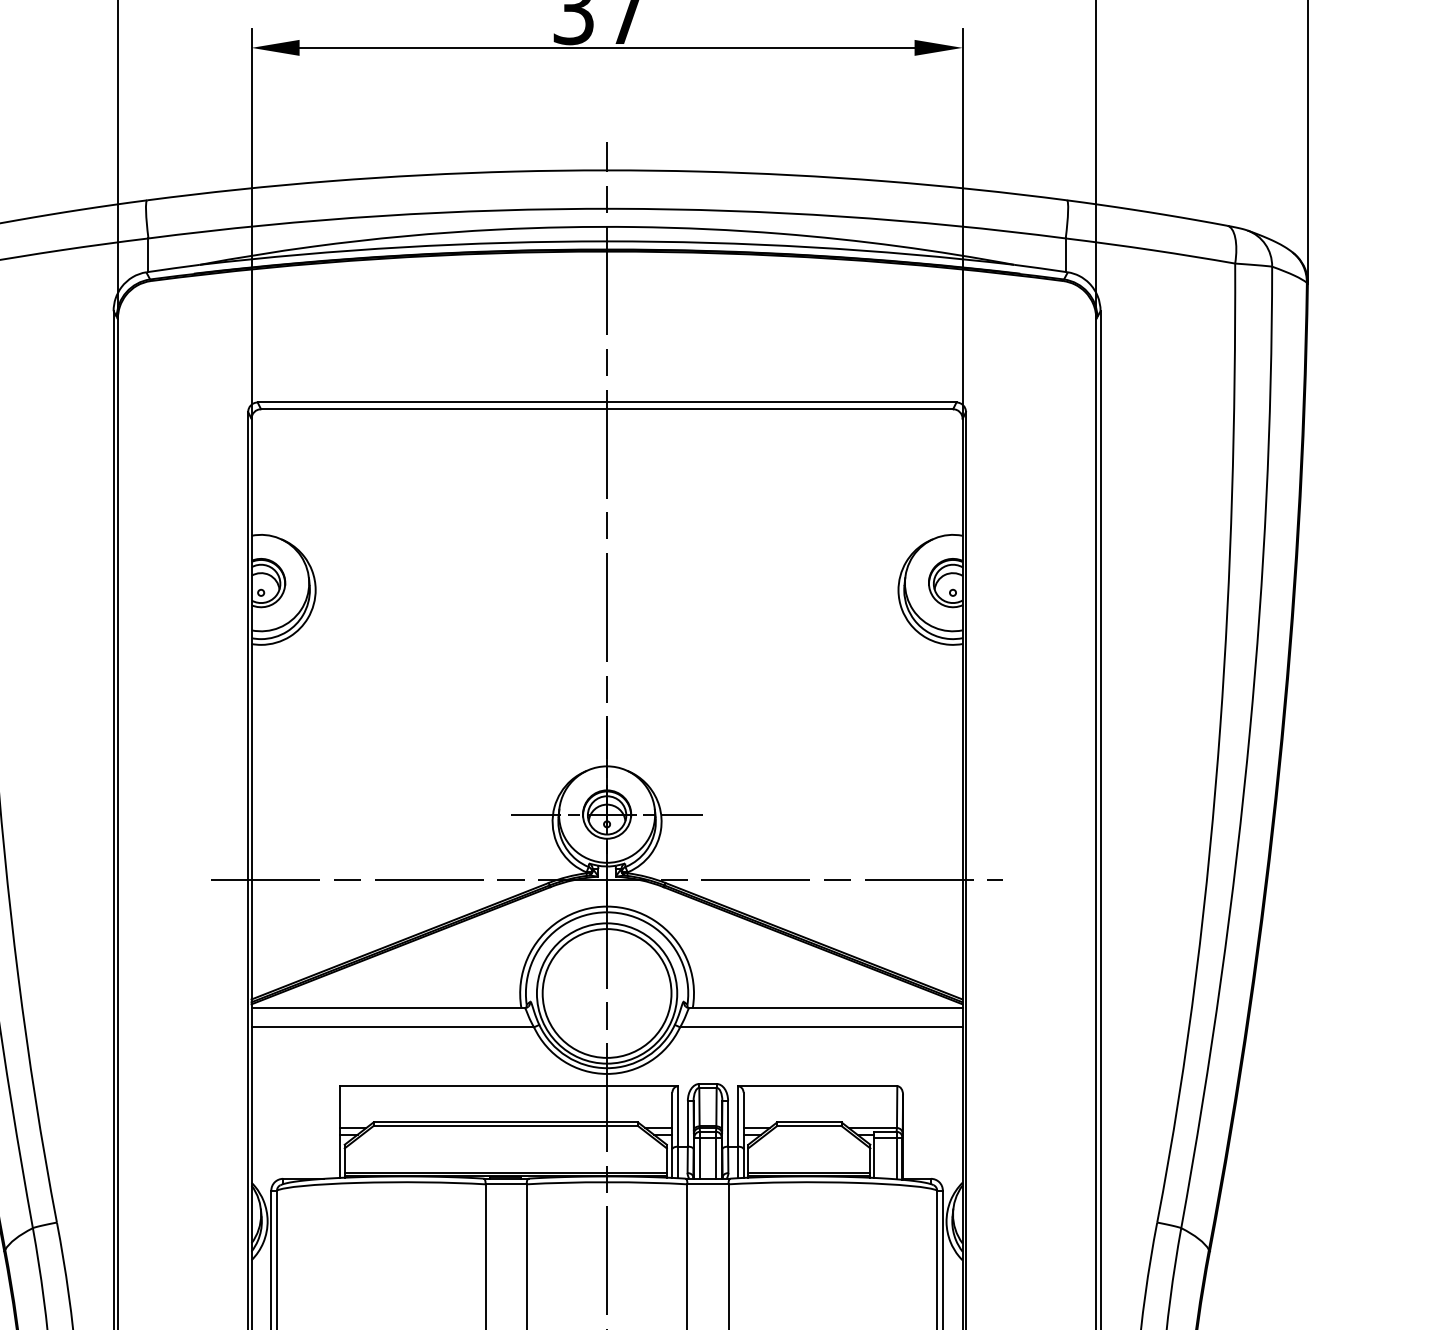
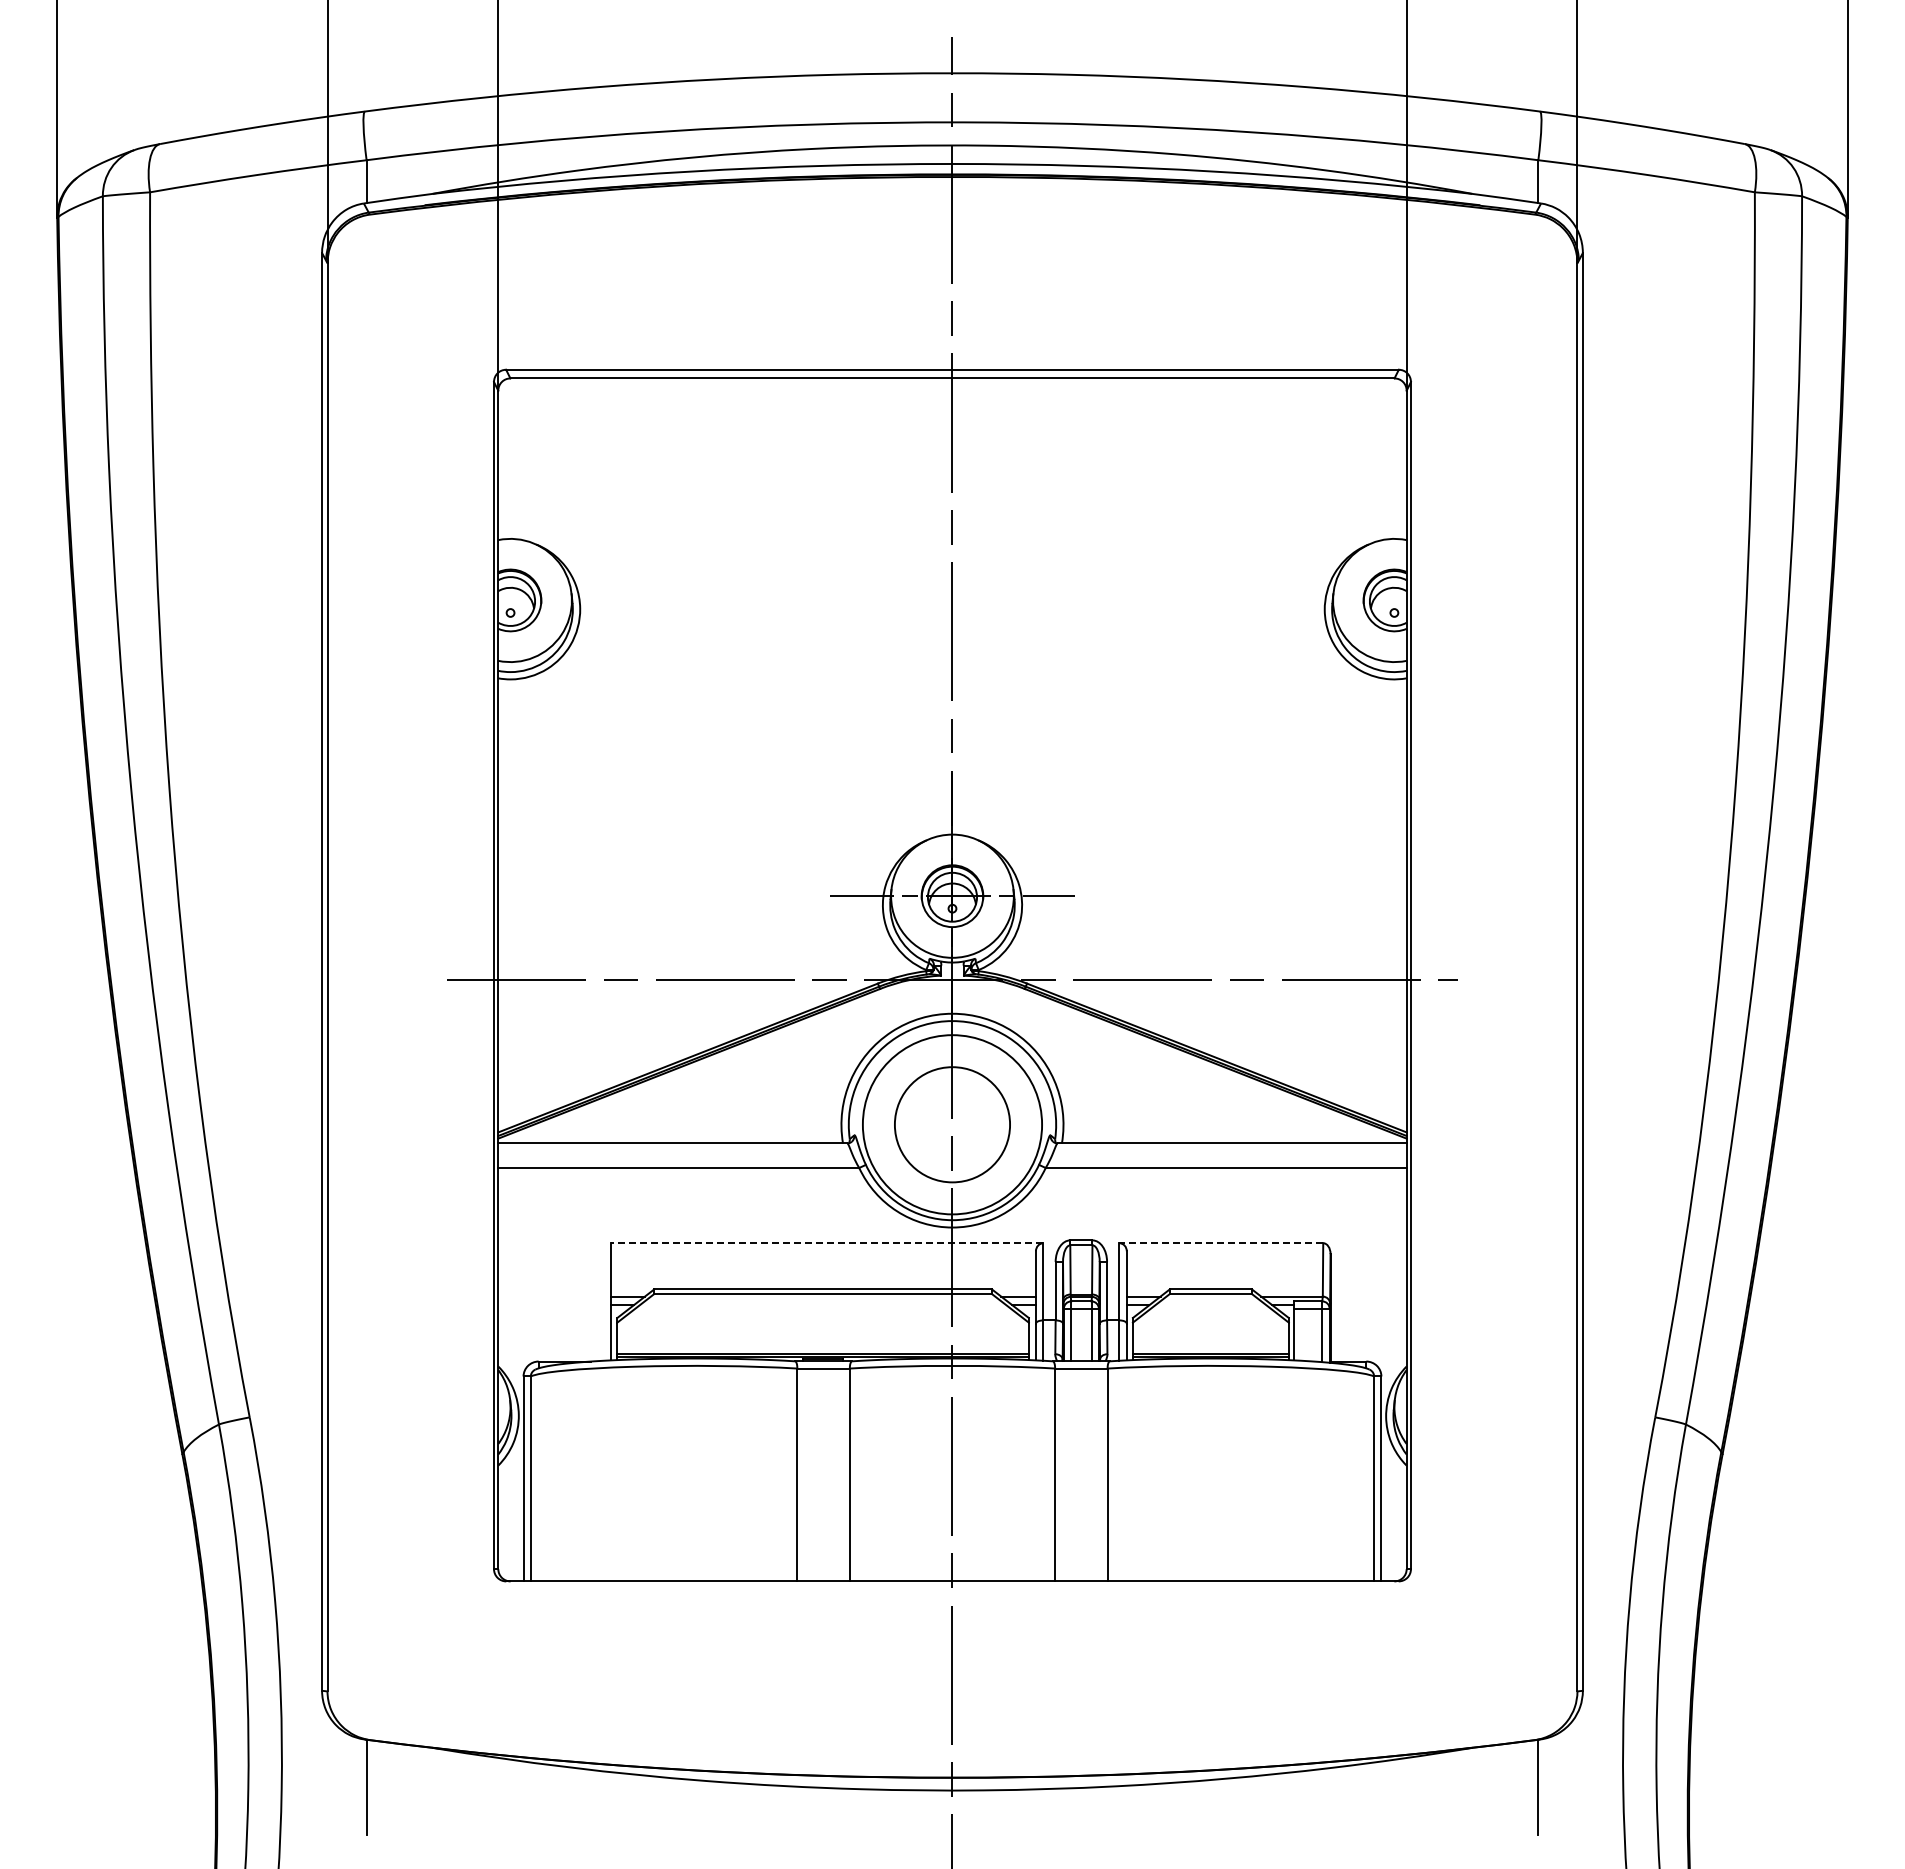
circle: (607, 993) -> (952, 1124), size x0.7
line: (508, 1086) -> (826, 1243), solid -> dashed
line: (817, 1086) -> (1221, 1243), solid -> dashed

